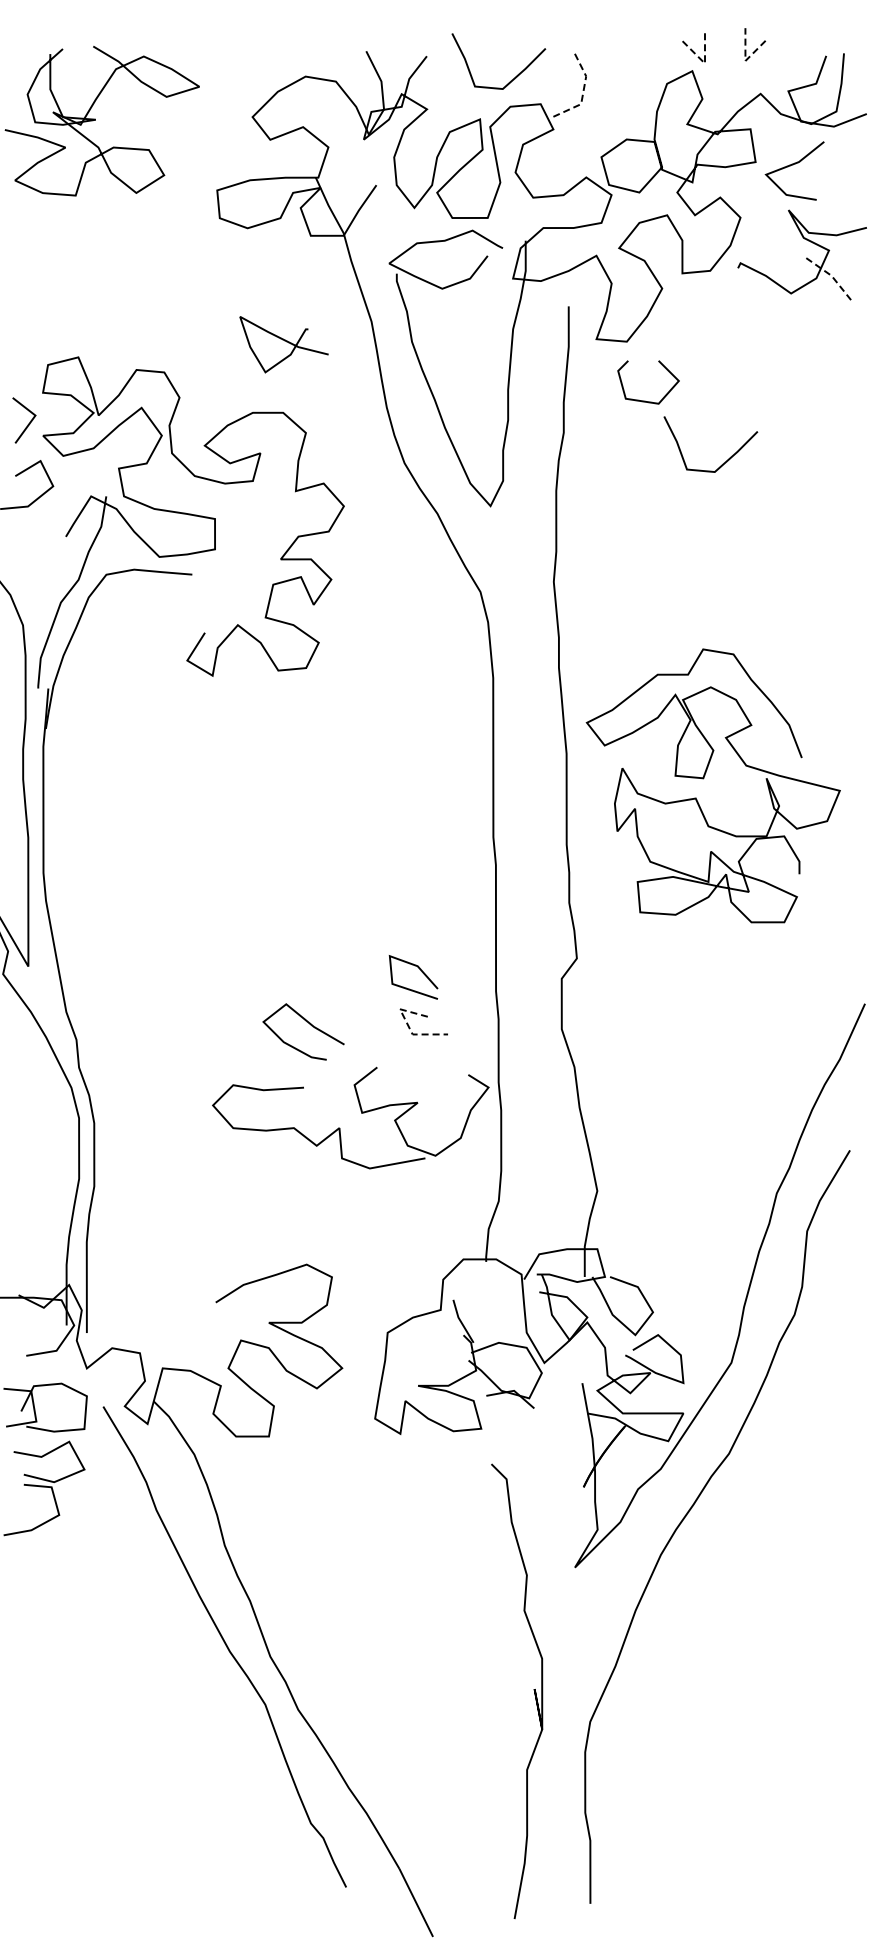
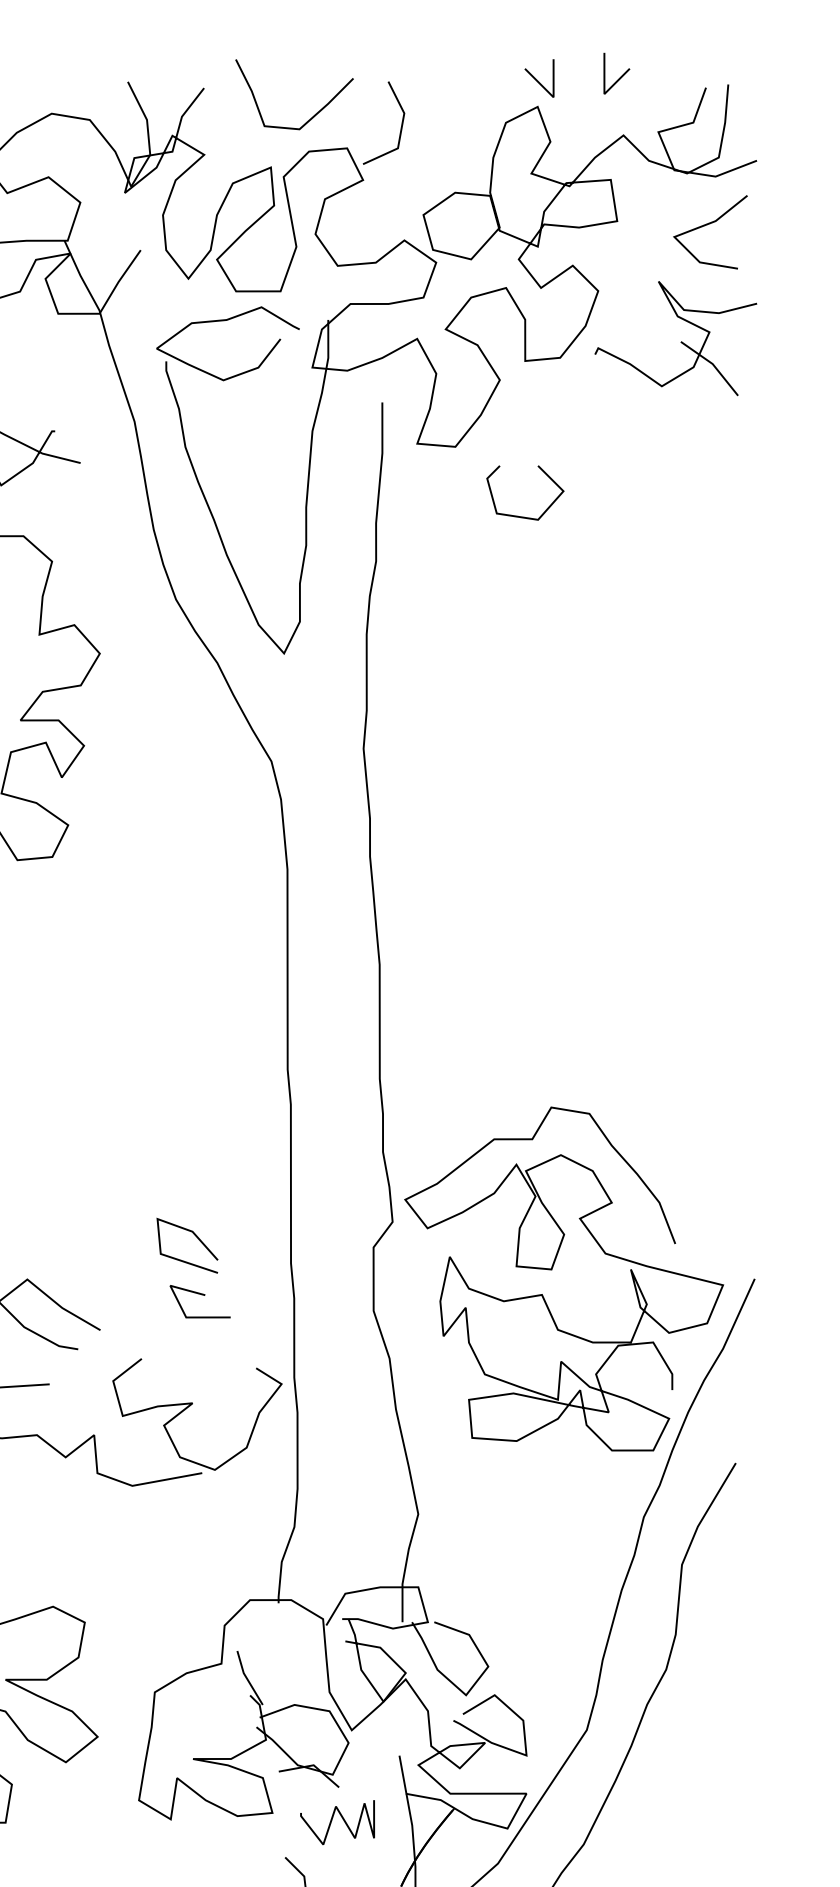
line: (745, 59) -> (604, 92), dashed -> solid
line: (704, 62) -> (552, 95), dashed -> solid
line: (583, 90) -> (400, 131), dashed -> solid
line: (793, 165) -> (708, 225), moved
line: (832, 276) -> (713, 364), dashed -> solid
curve: (645, 400) -> (521, 515), moved
curve: (722, 463) -> (575, 599), removed
curve: (704, 778) -> (552, 1269), moved
line: (407, 1024) -> (179, 1304), dashed -> solid
curve: (537, 1435) -> (343, 1821), added

